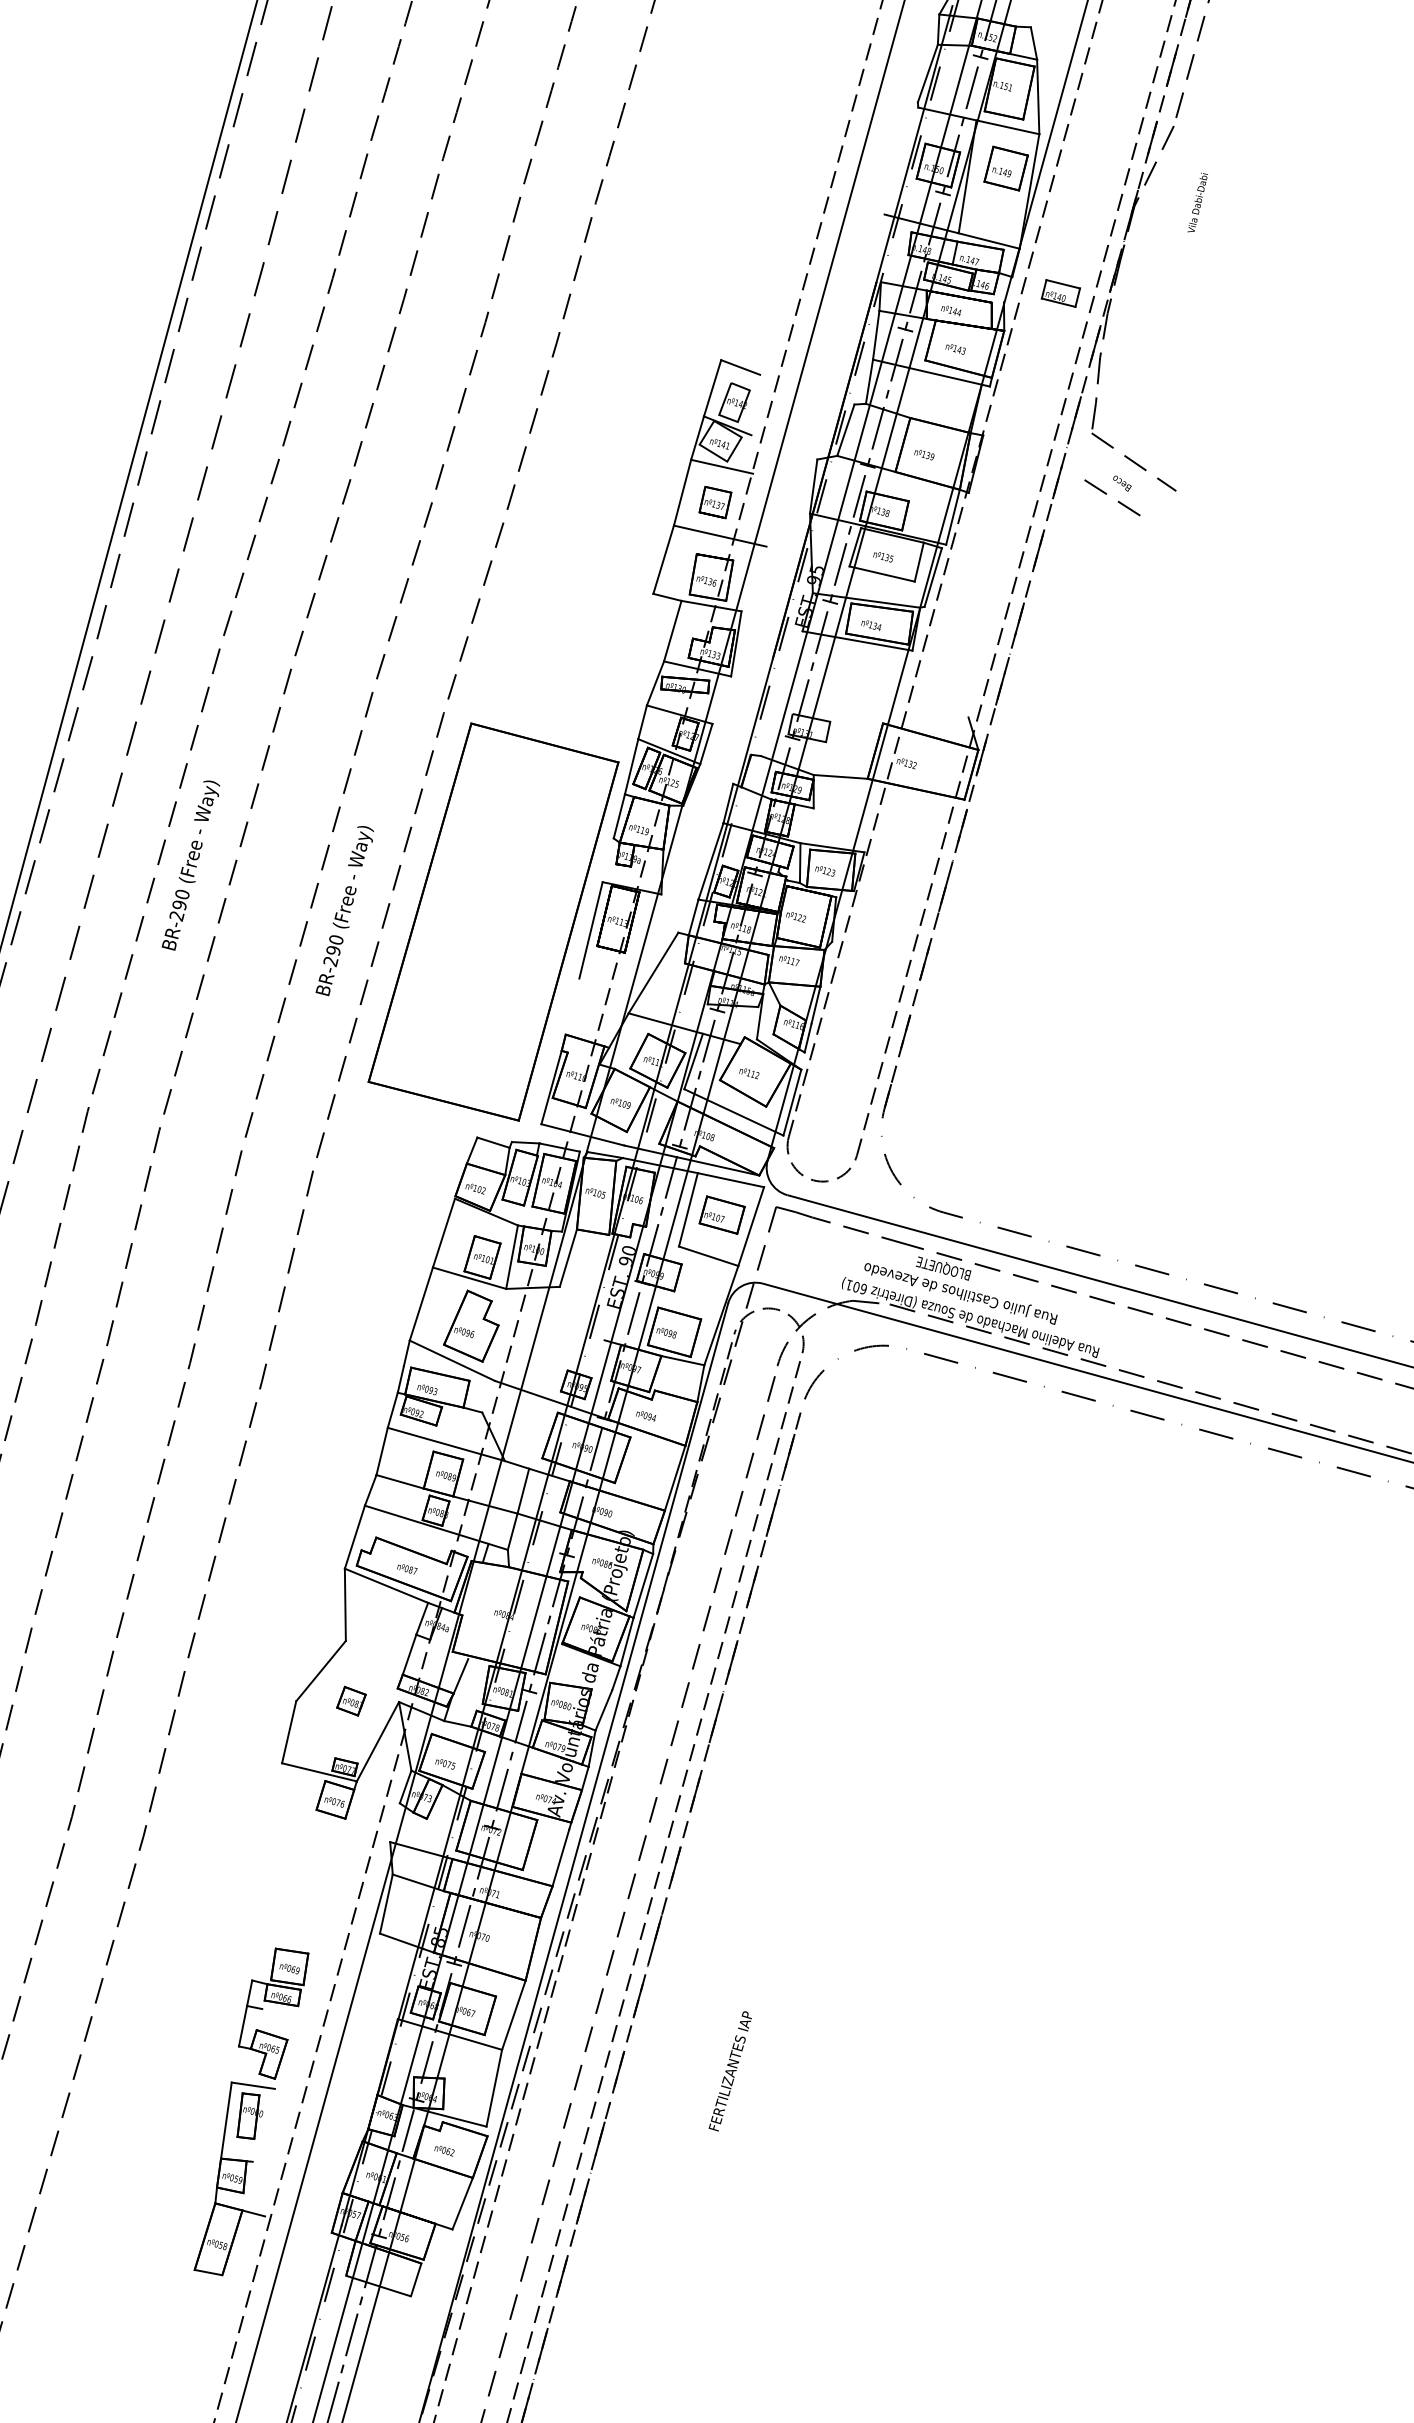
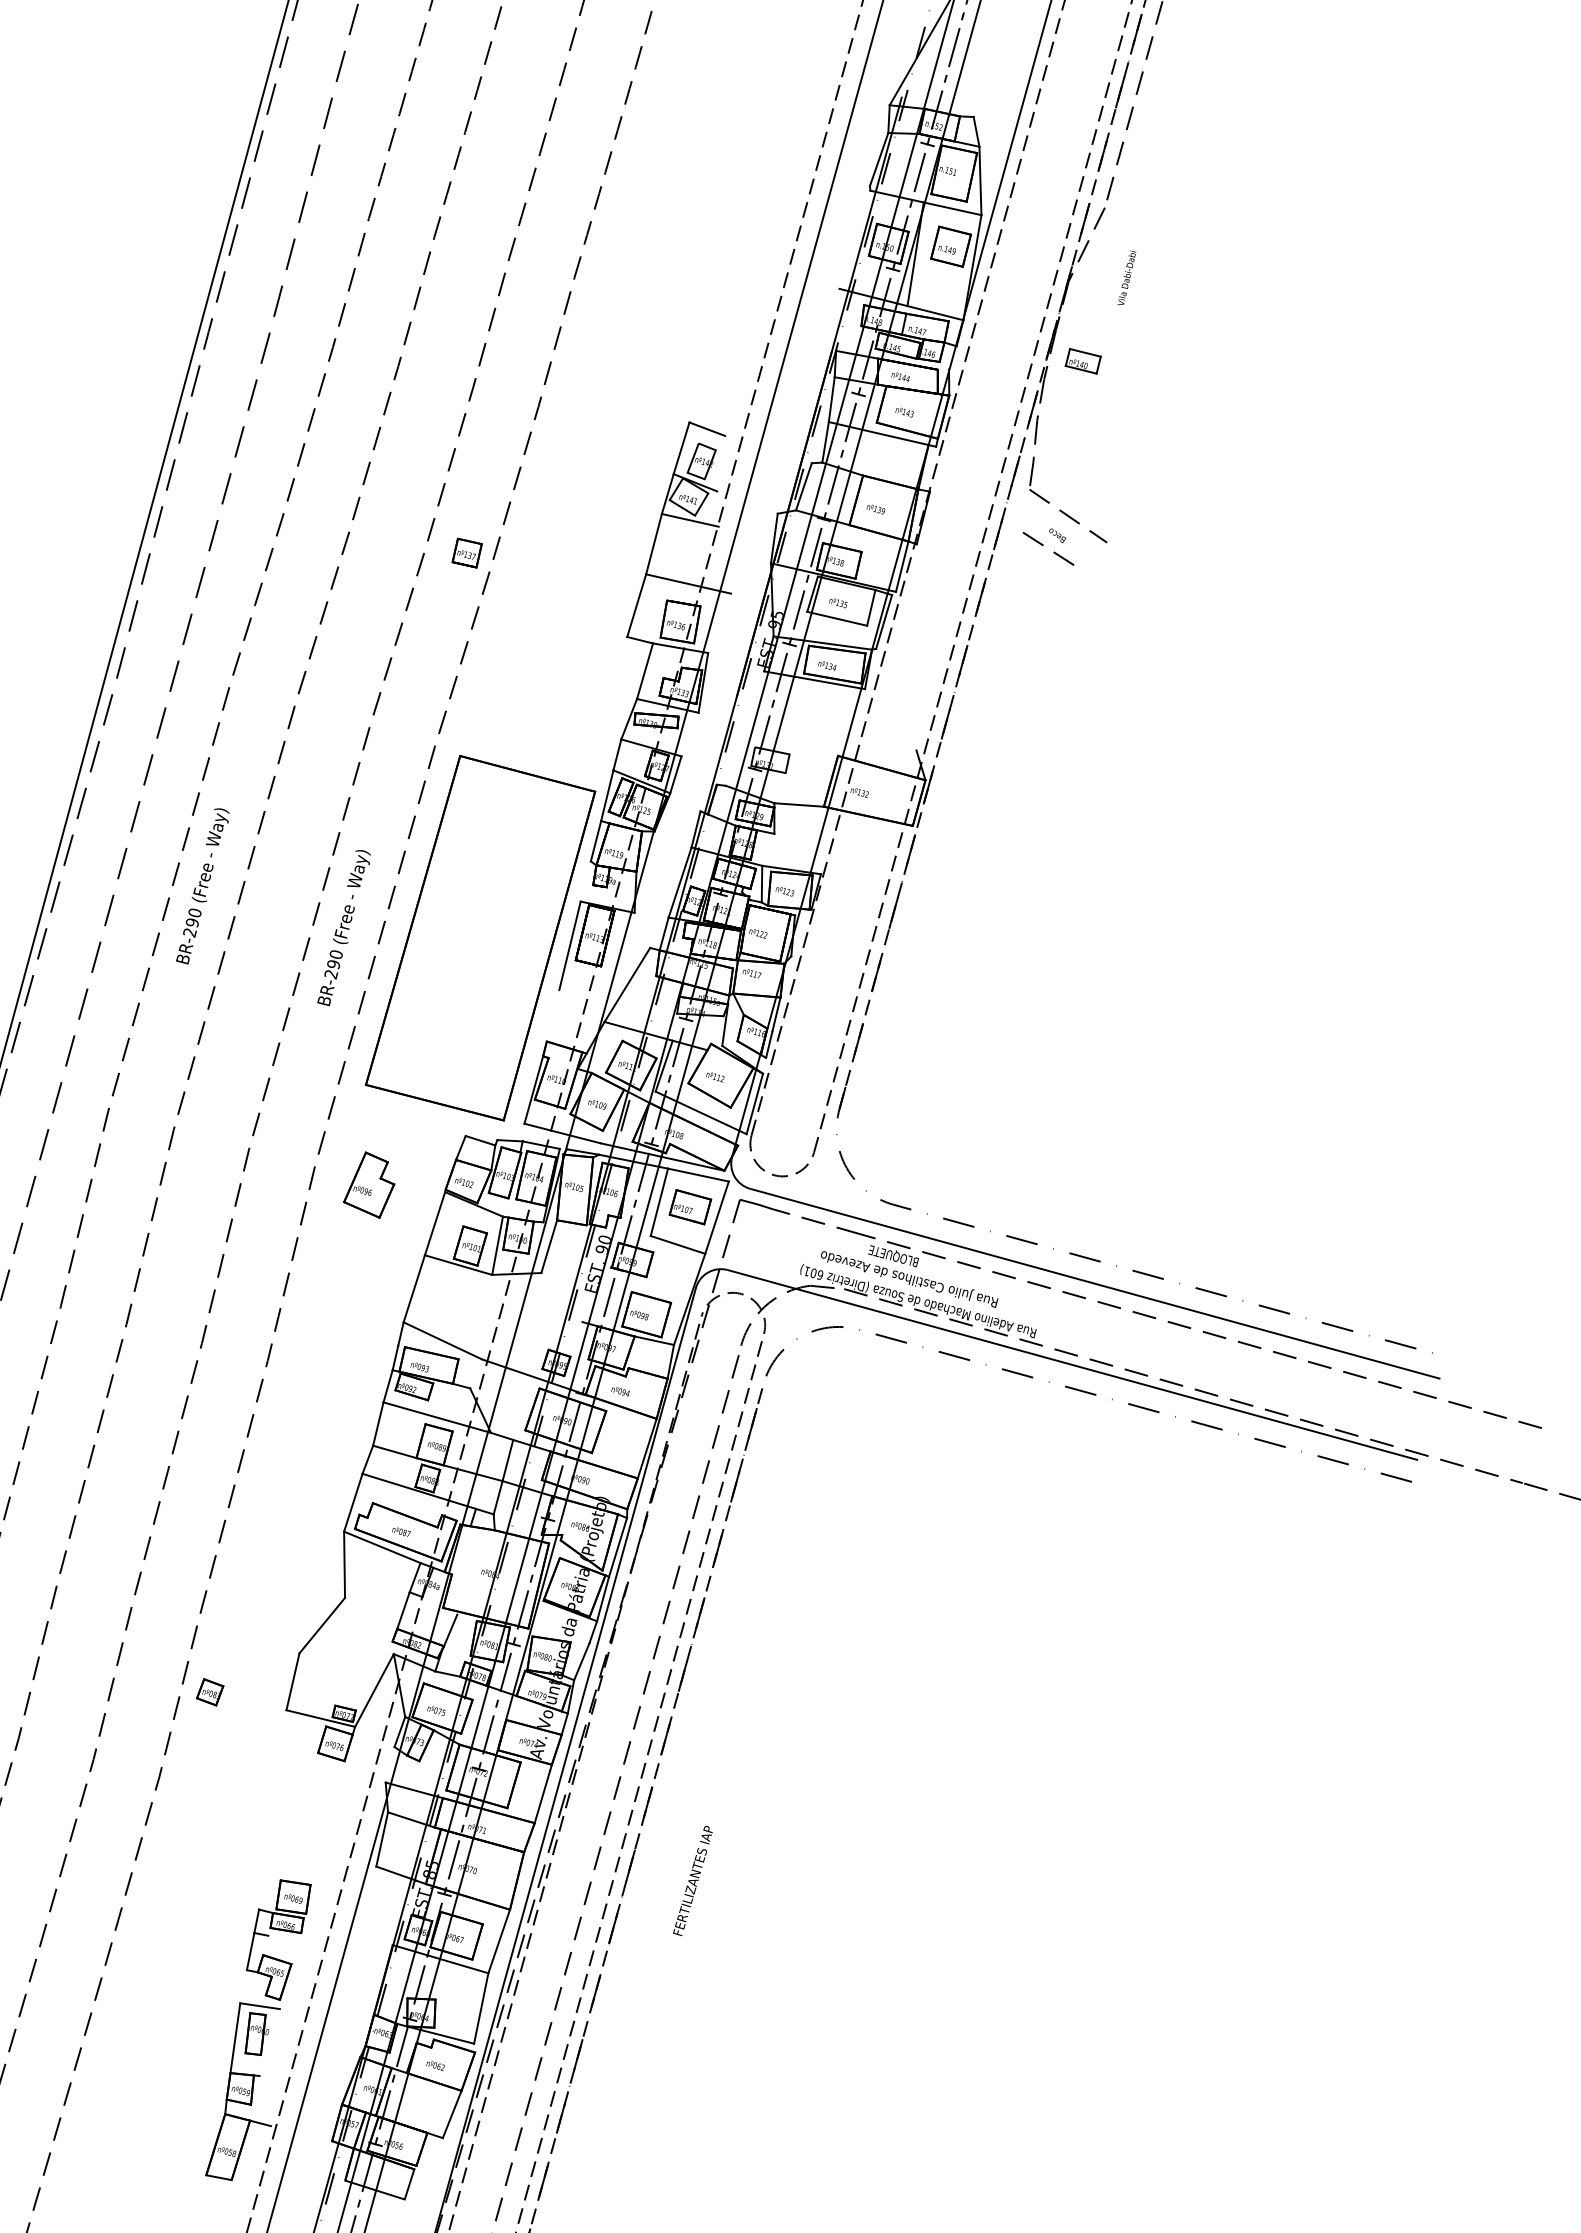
part: (1060, 293) -> (1082, 361), moved
part: (714, 501) -> (466, 552), moved
part: (471, 1325) -> (369, 1184), moved
part: (351, 1701) -> (210, 1692), moved
text: (729, 2070) -> (692, 1880), moved

